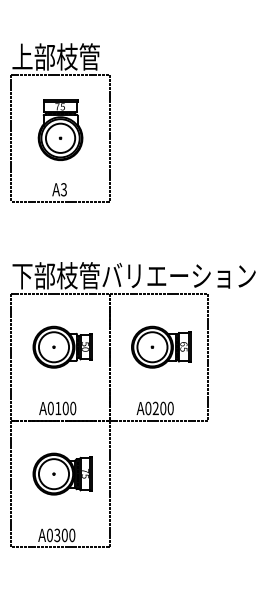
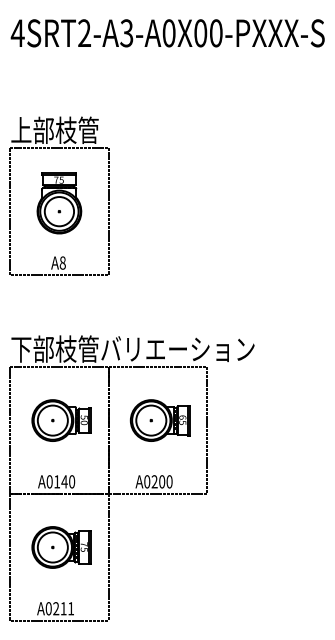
text: (63, 189) -> (62, 262), A3 -> A8
text: (65, 408) -> (64, 481), A0100 -> A0140
text: (64, 535) -> (63, 608), A0300 -> A0211

